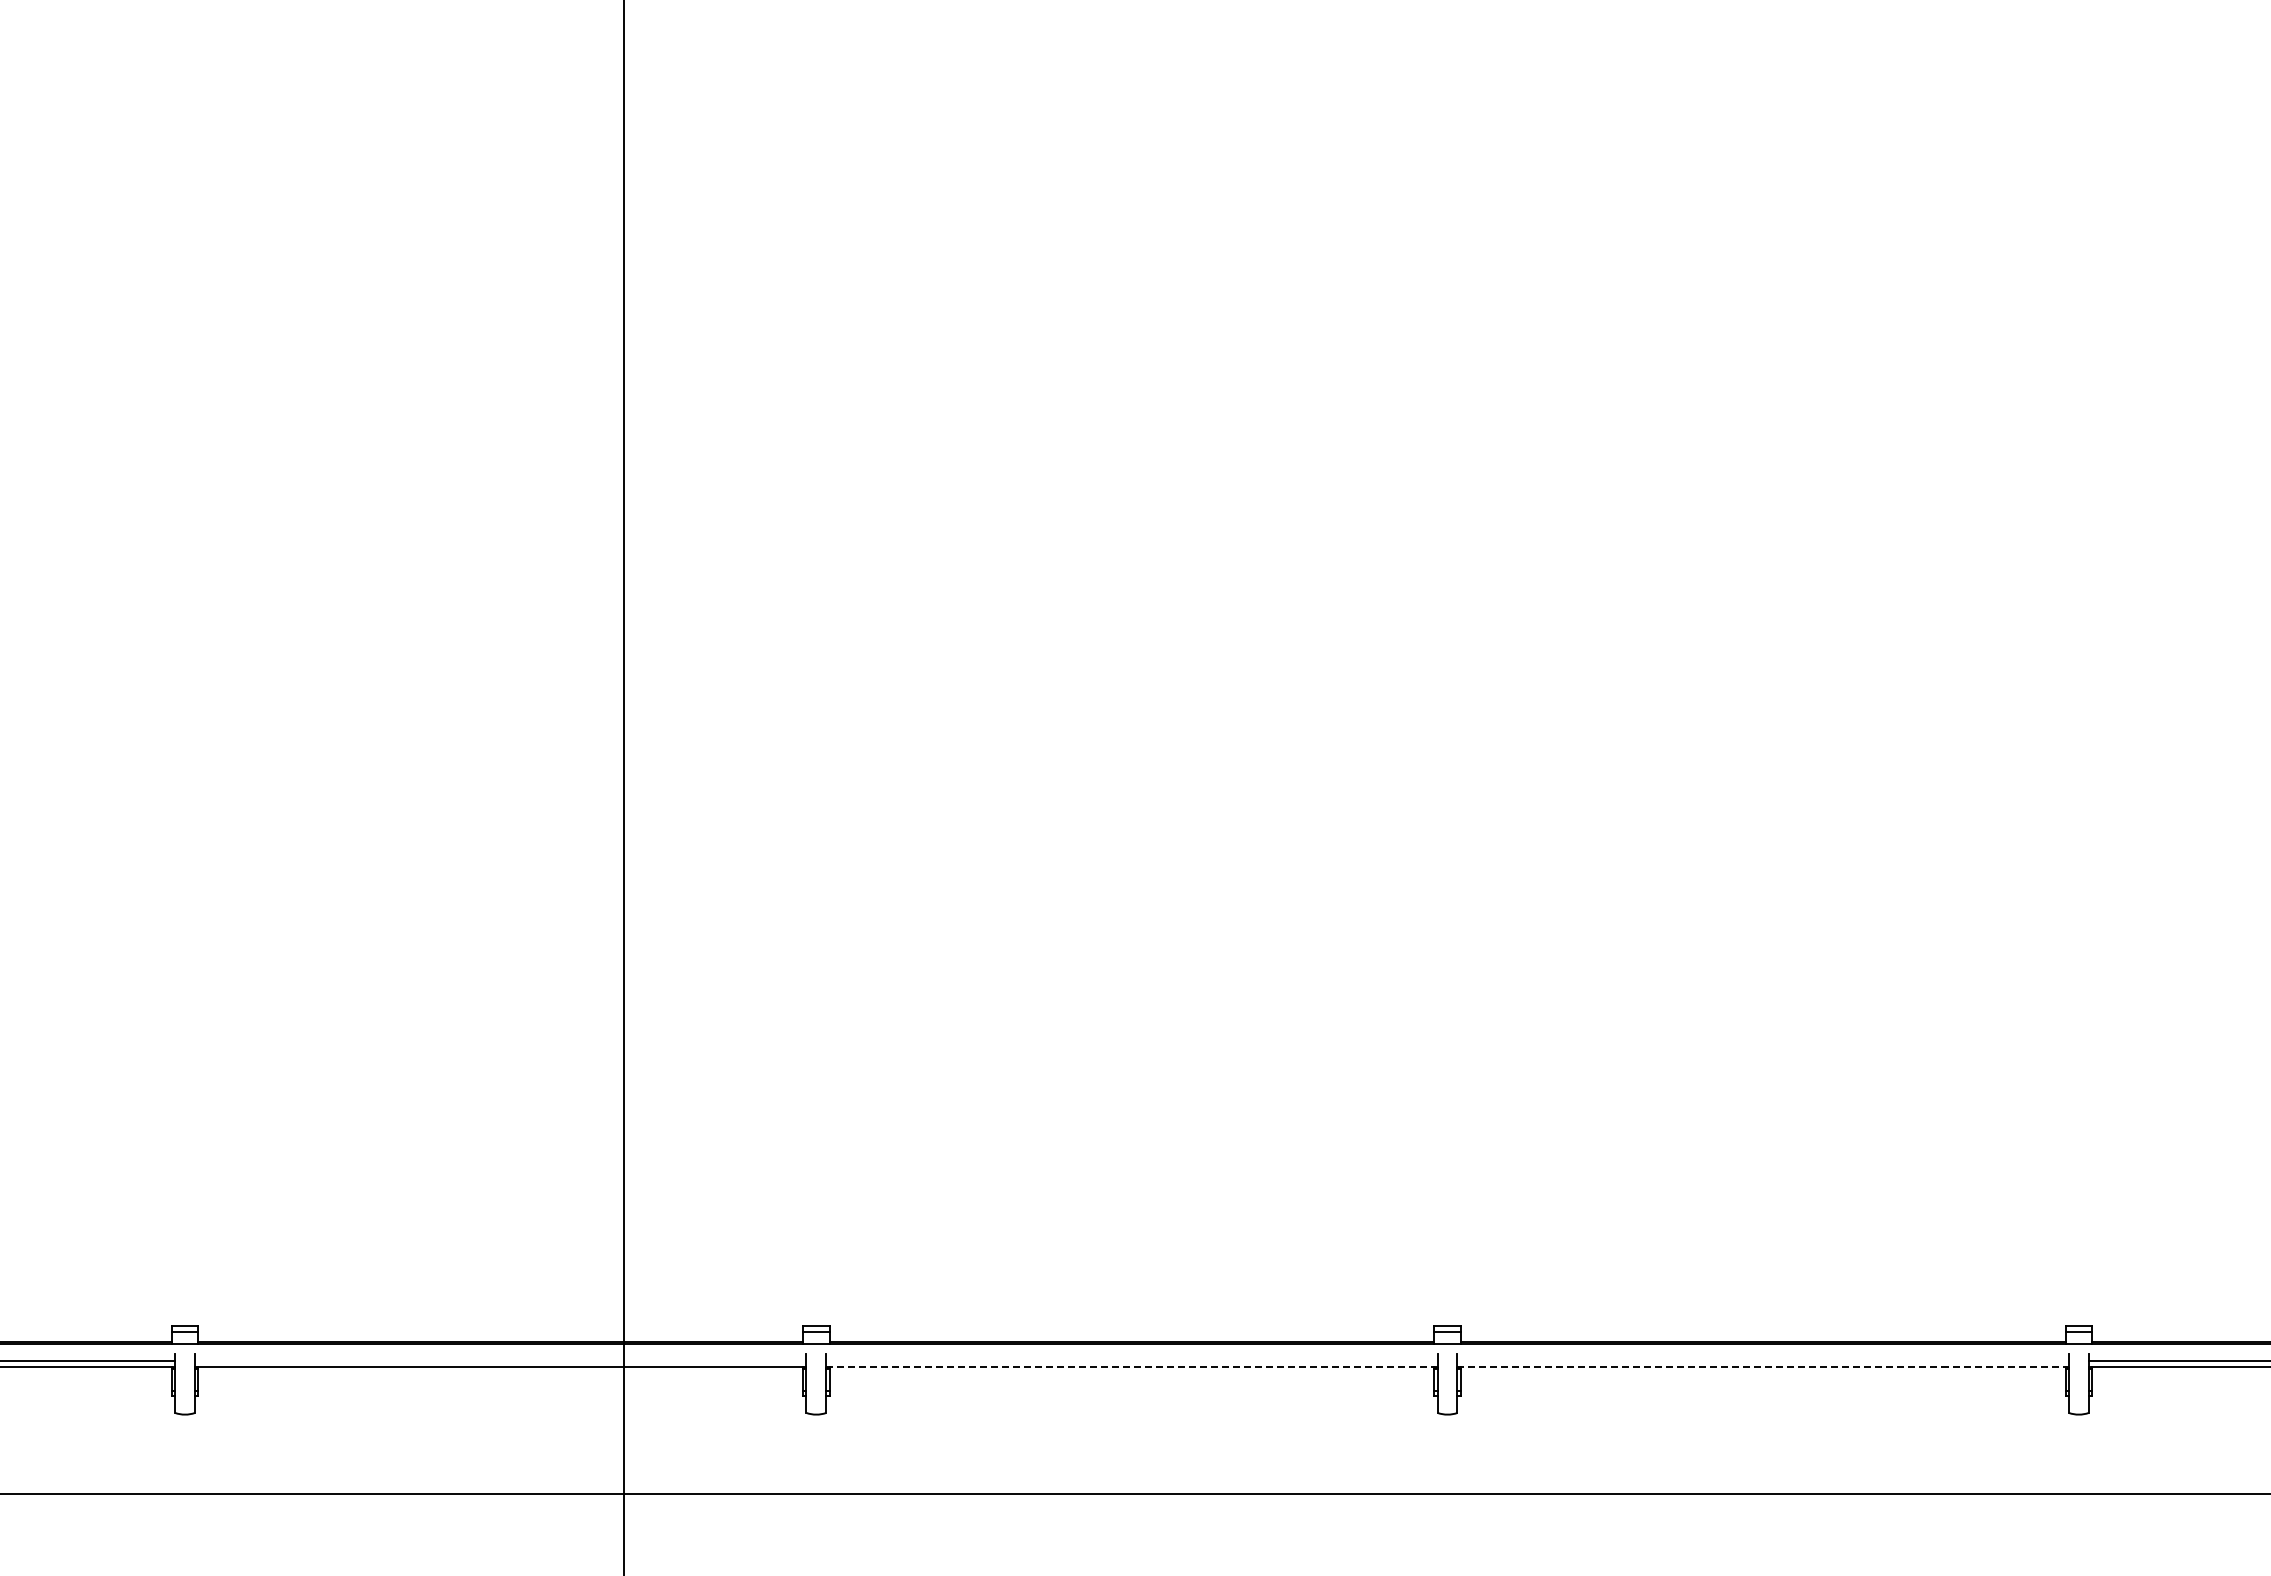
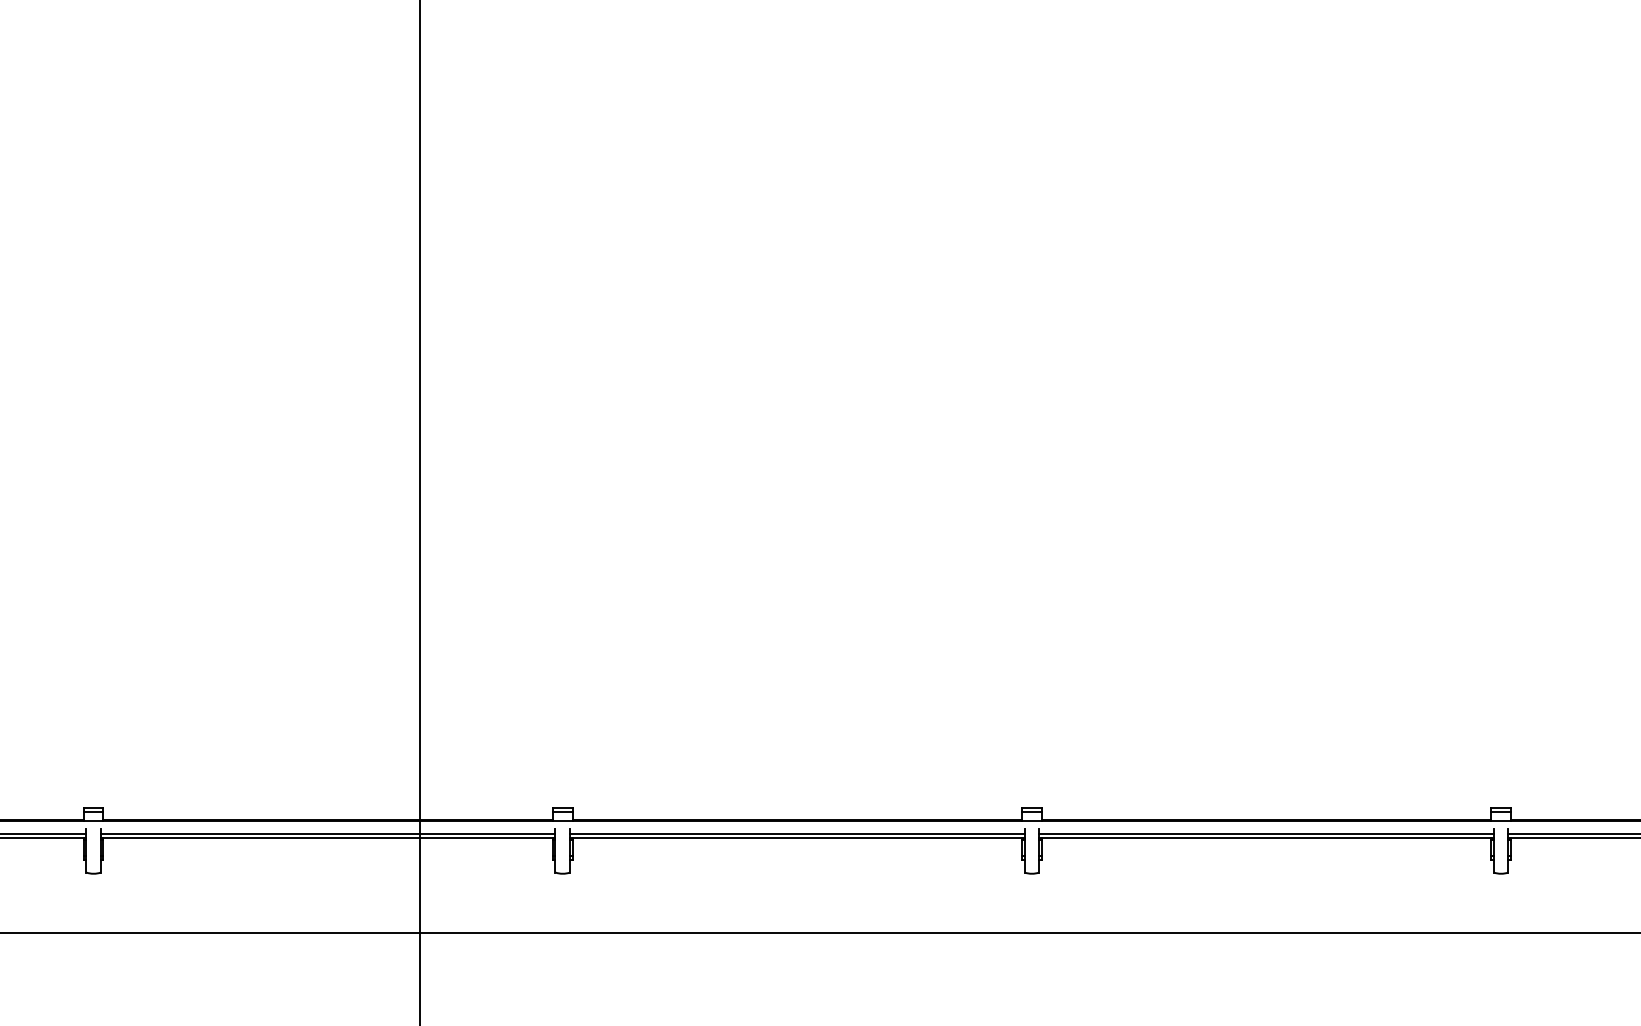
line: (500, 1360) -> (328, 833), added
line: (1131, 1360) -> (797, 833), added
line: (1762, 1360) -> (1265, 833), added
line: (1131, 1367) -> (797, 838), dashed -> solid
line: (1763, 1367) -> (1266, 838), dashed -> solid

